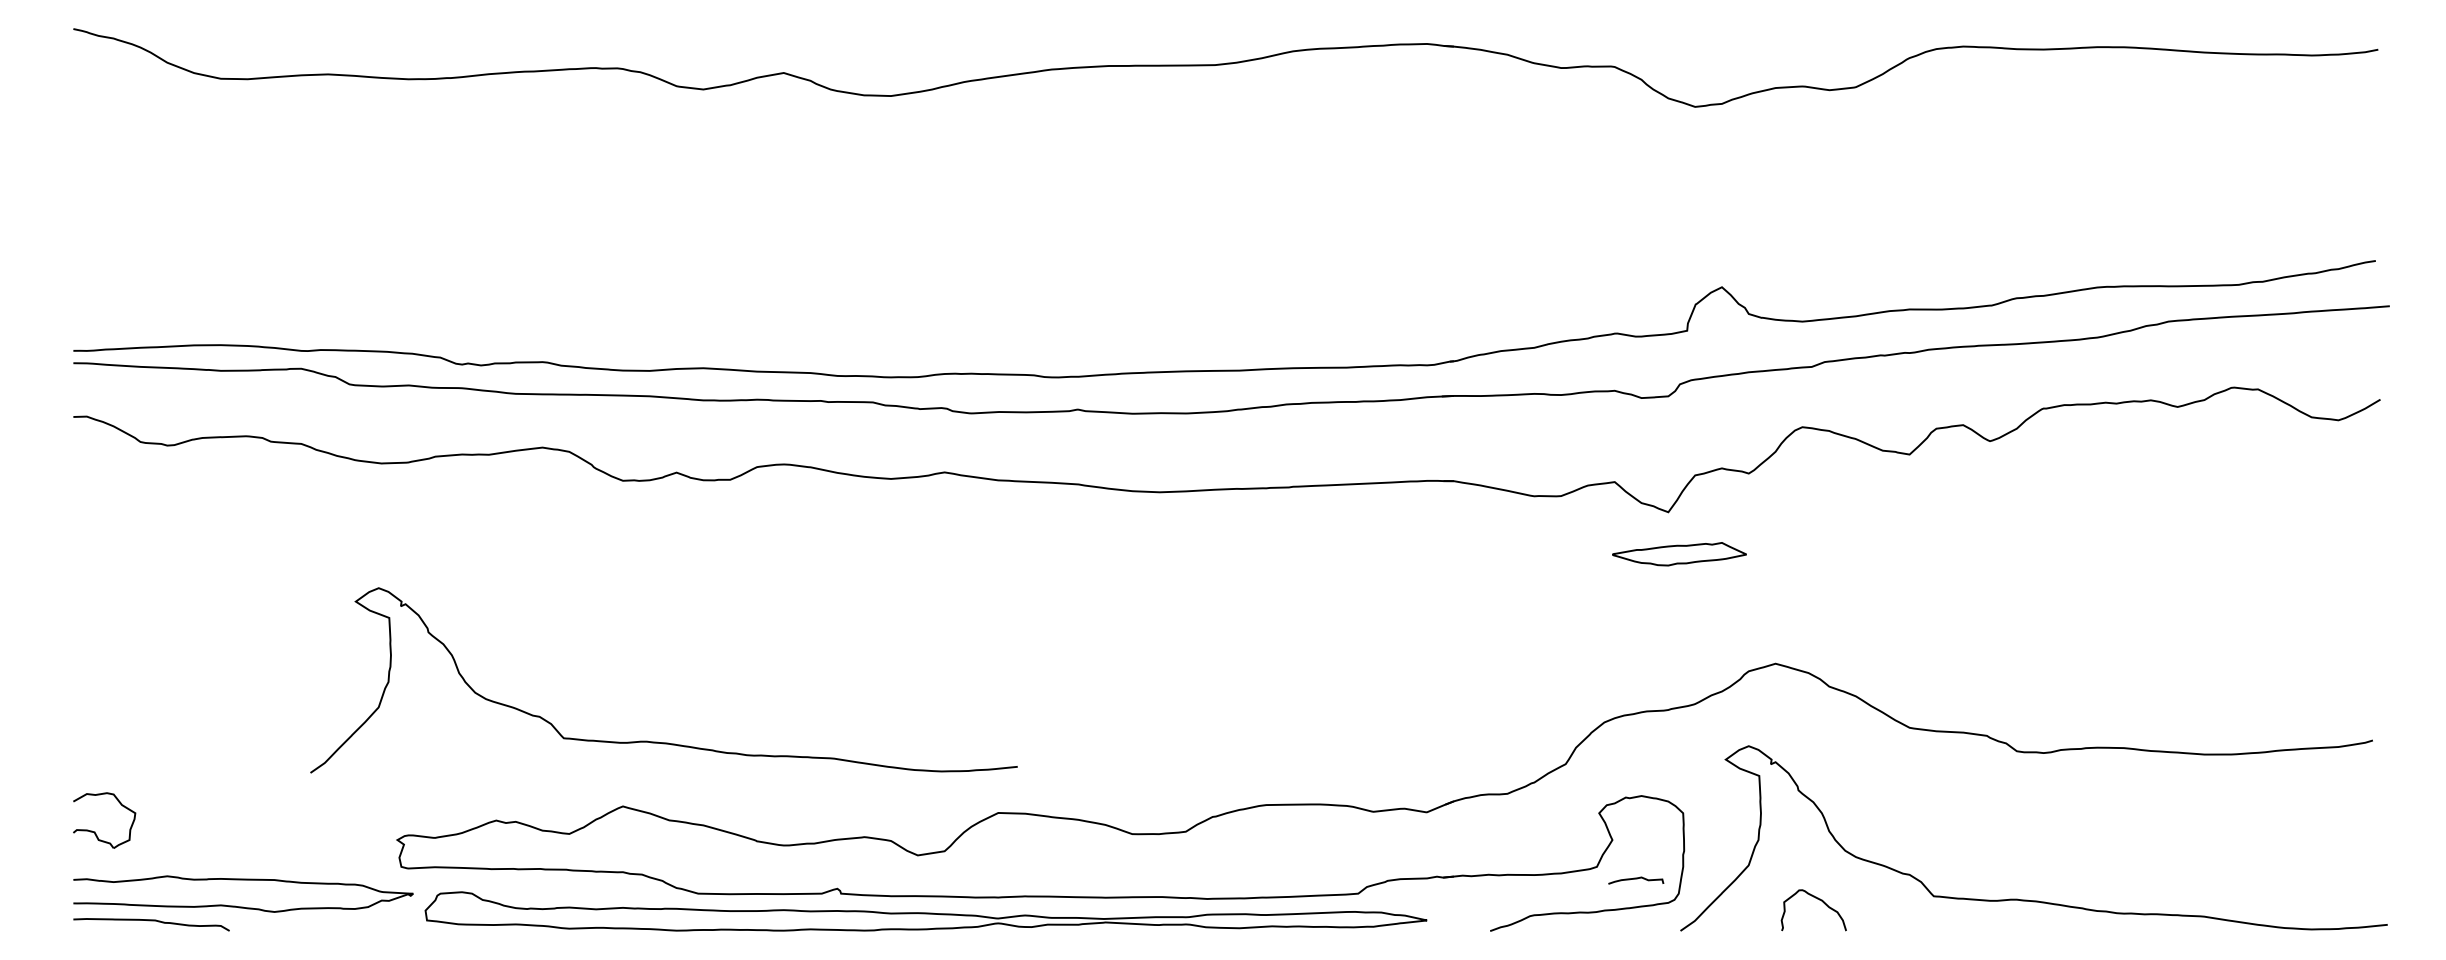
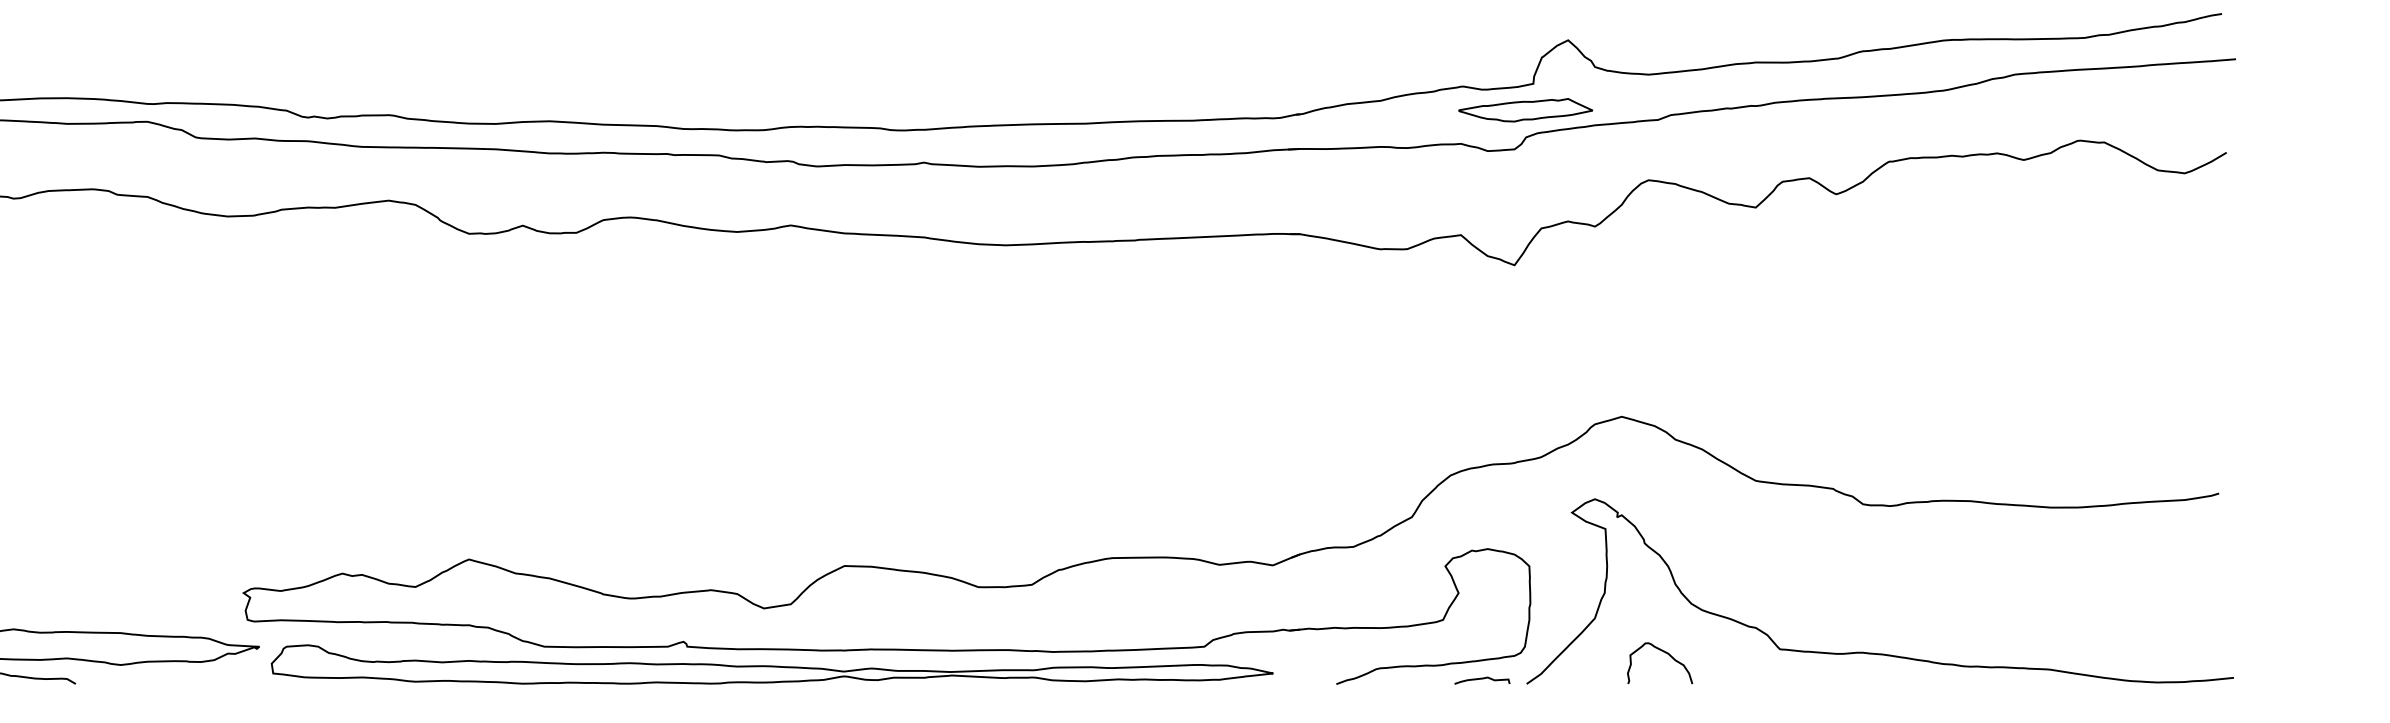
part: (1679, 554) -> (1525, 110), moved
curve: (657, 741) -> (503, 494), removed
curve: (1636, 879) -> (1482, 679), moved

